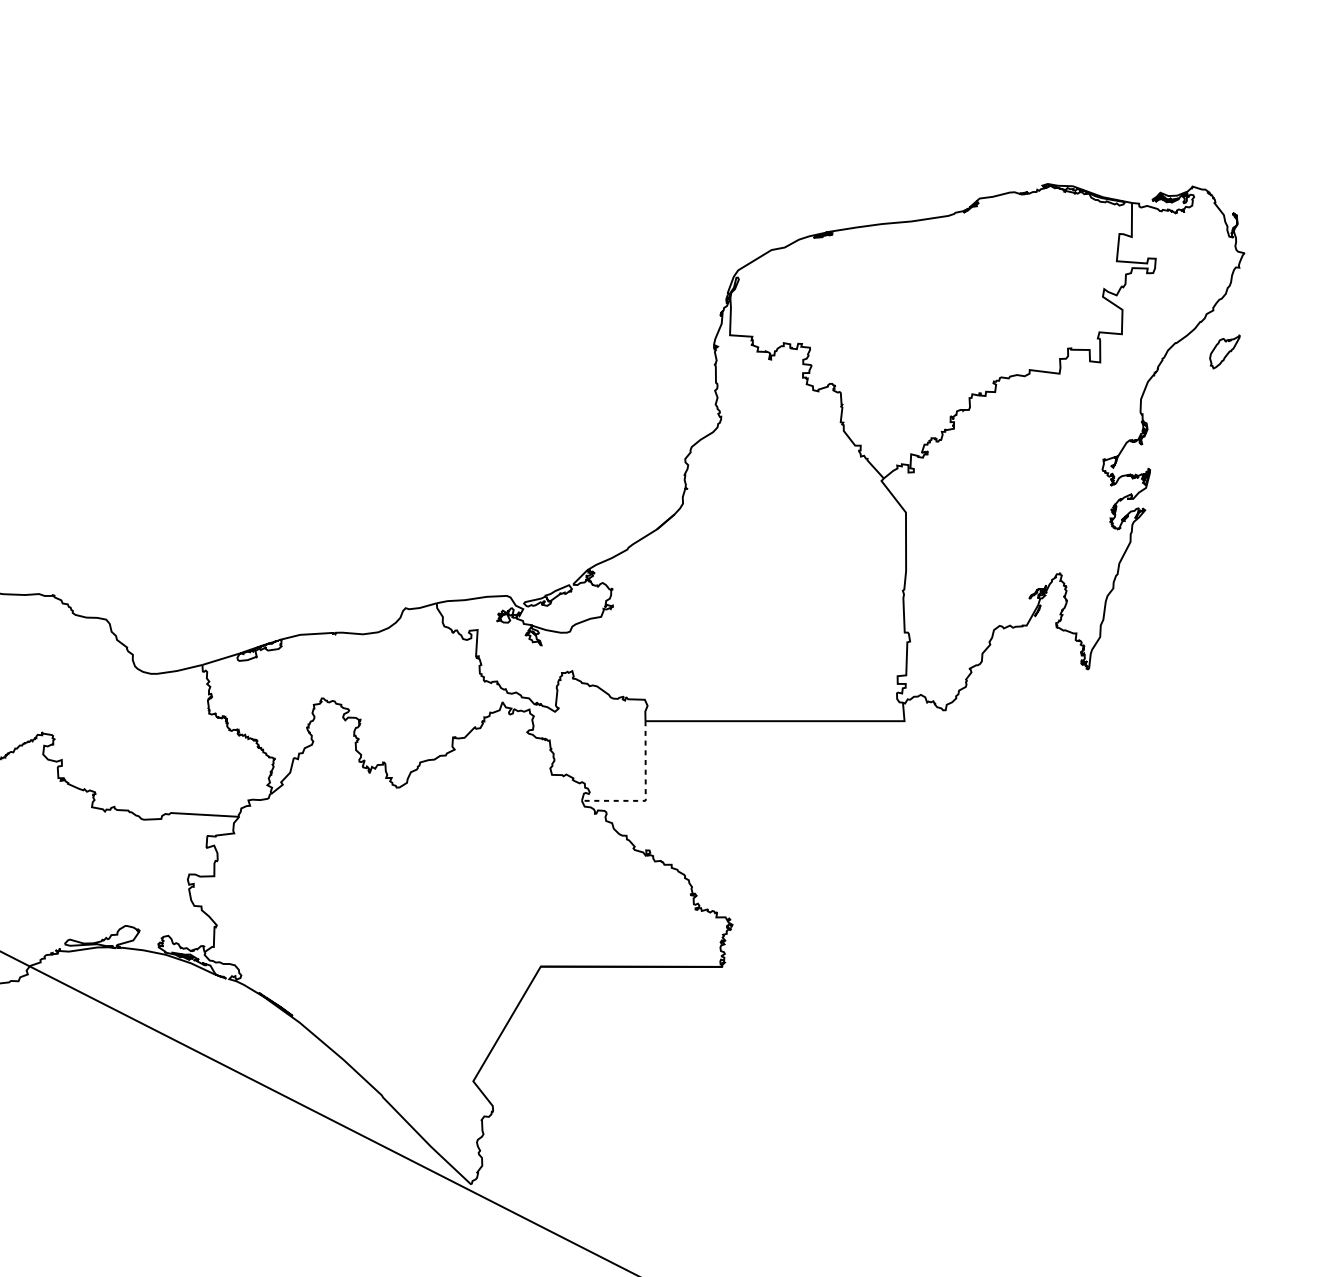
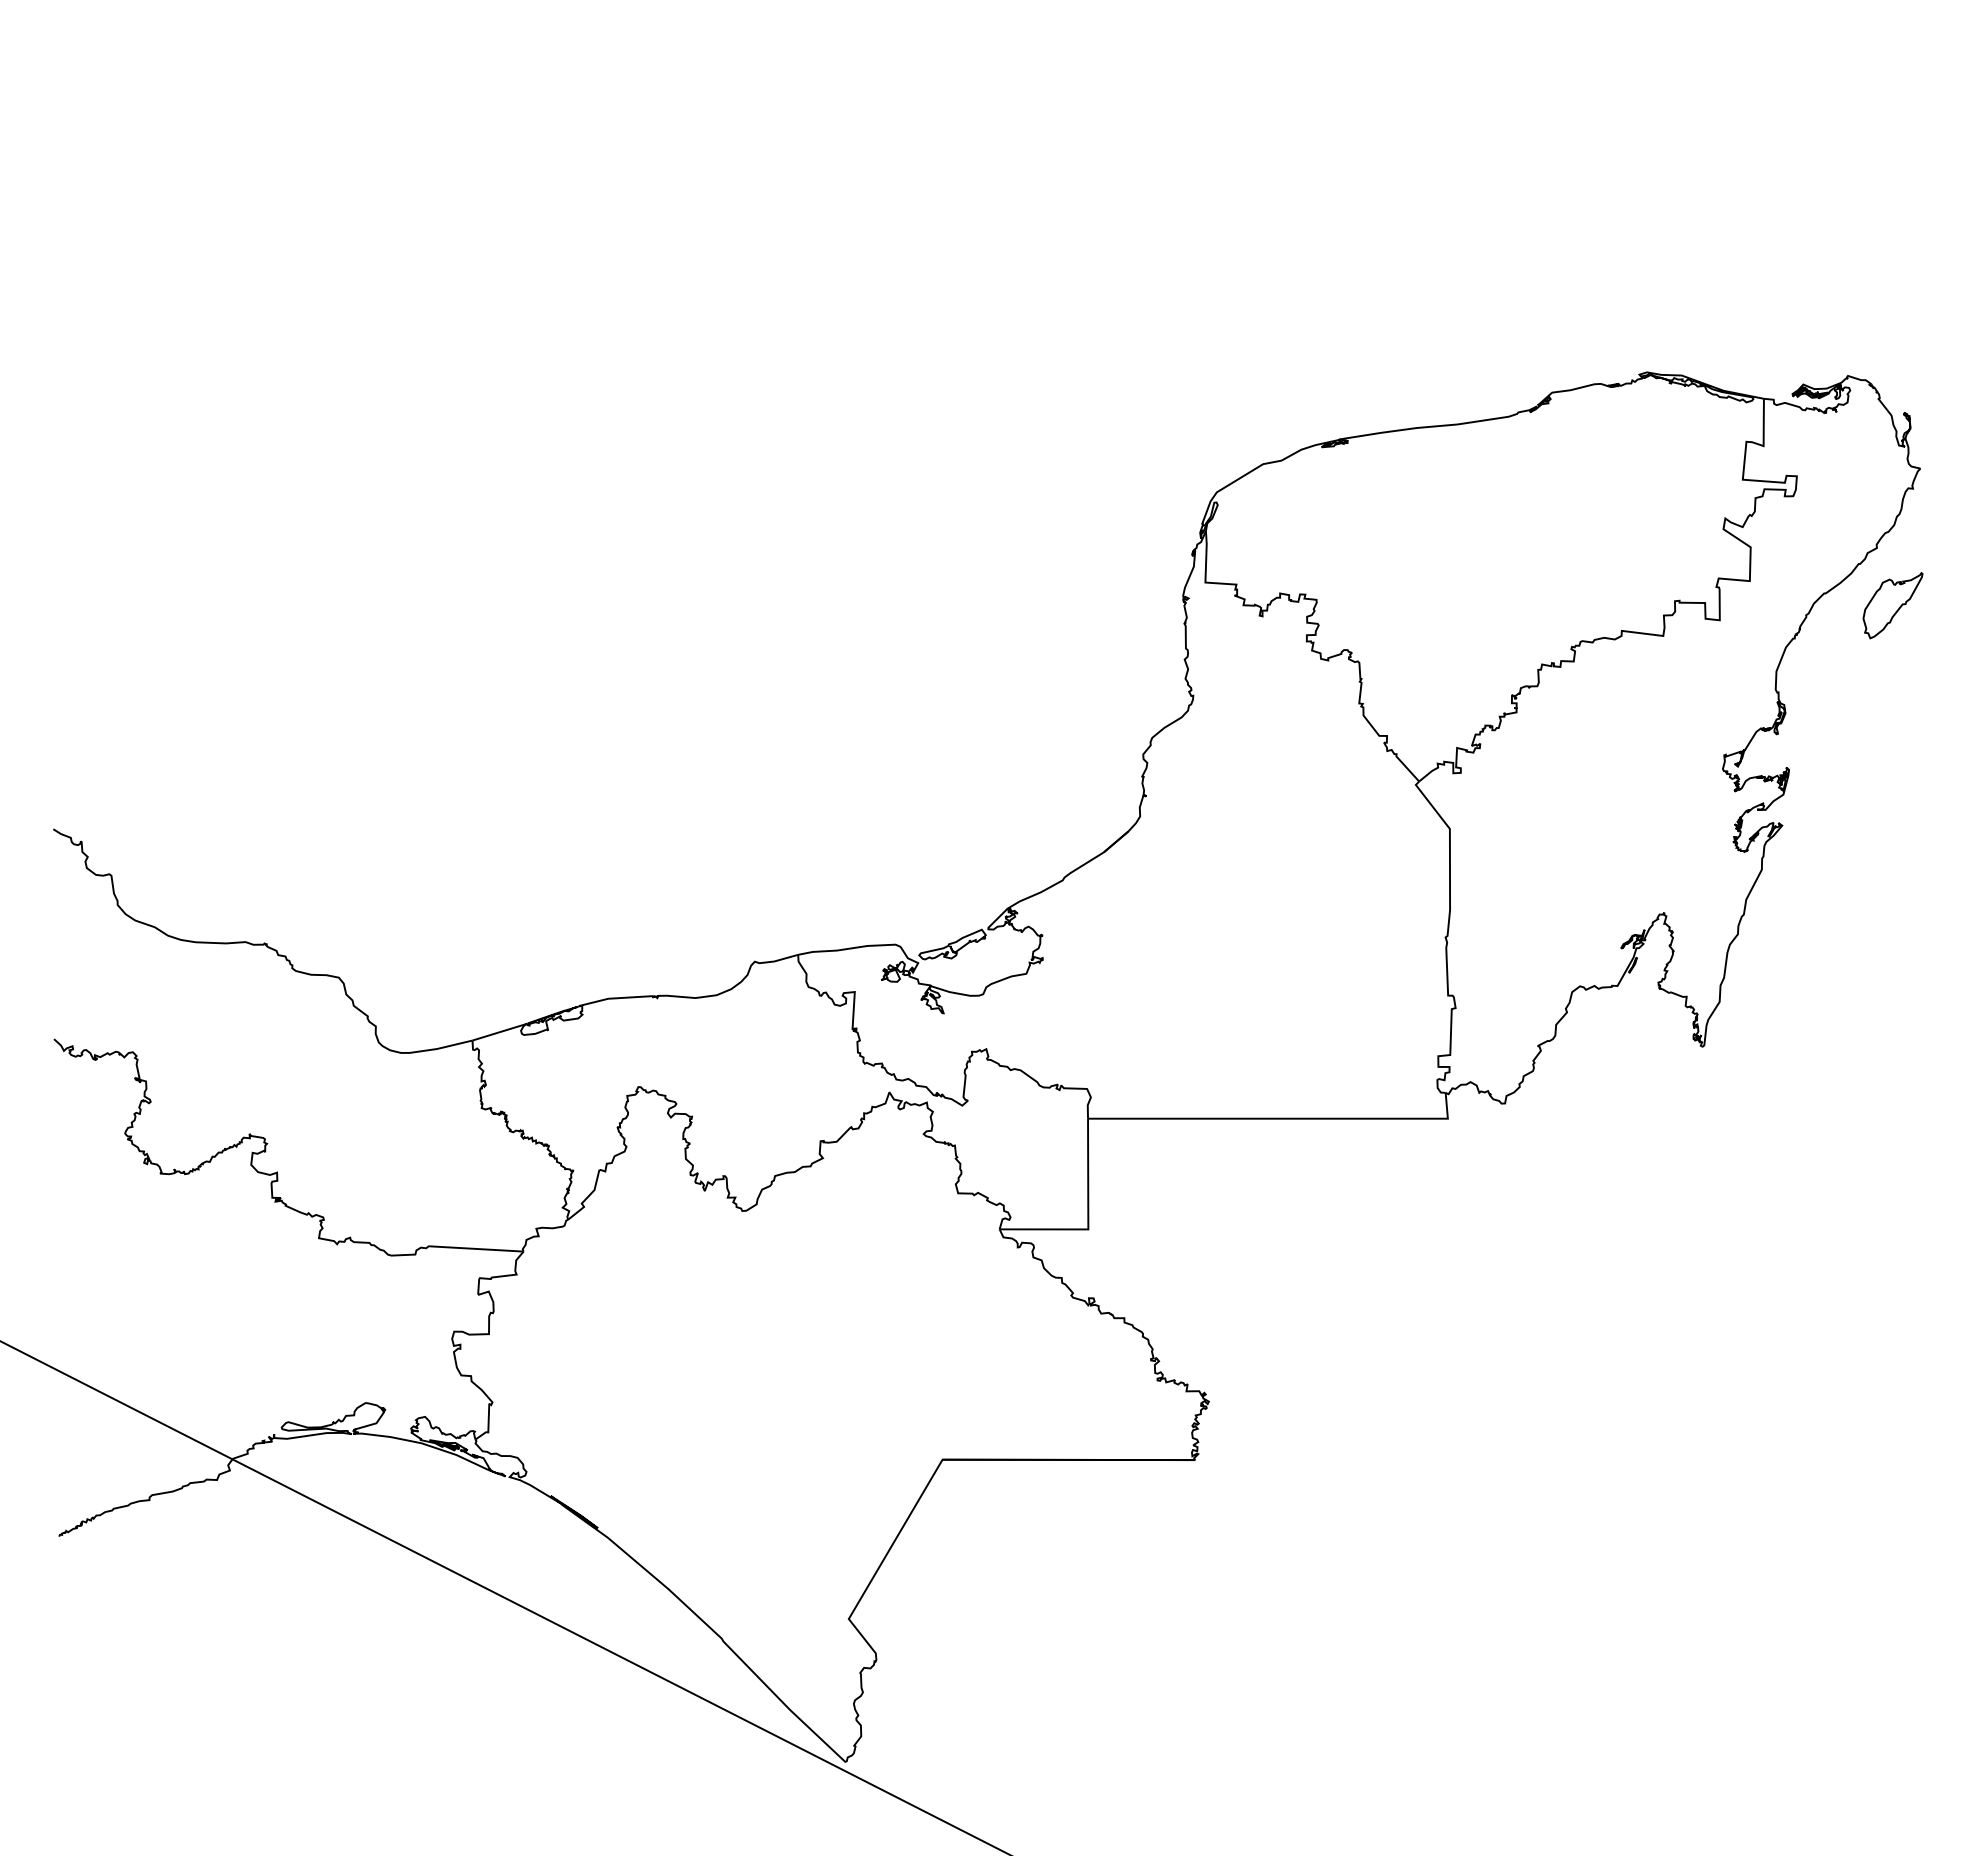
part: (1224, 351) -> (1892, 605), size x1.43
line: (645, 793) -> (1088, 1219), dashed -> solid

